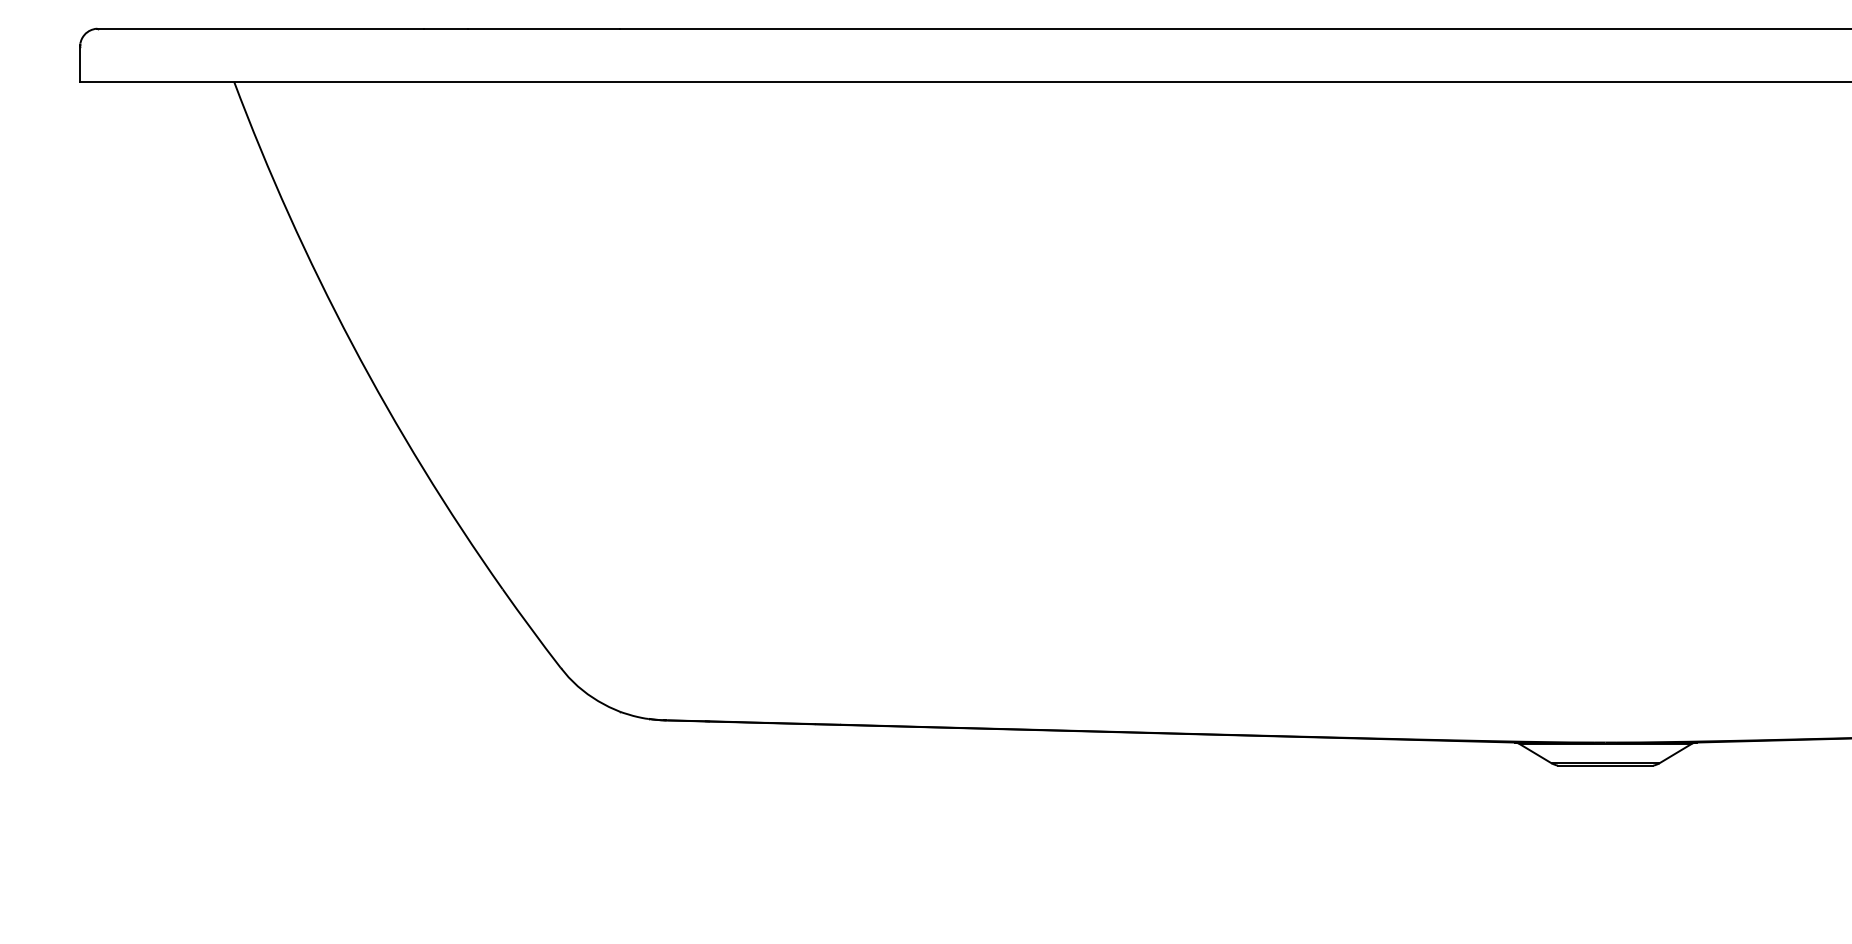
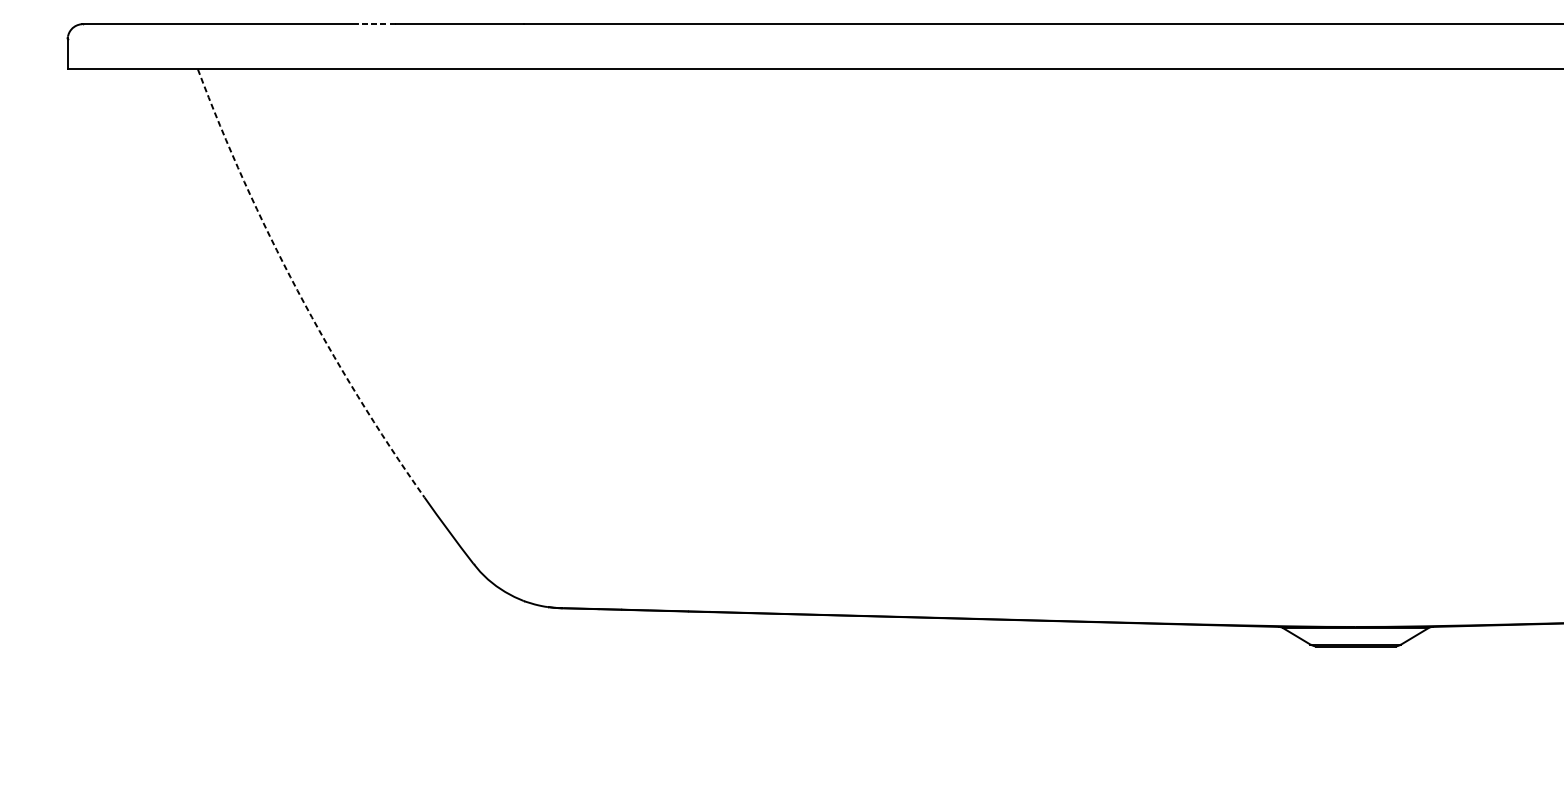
line: (445, 28) -> (376, 24), solid -> dashed
arc: (352, 344) -> (297, 290), solid -> dashed

